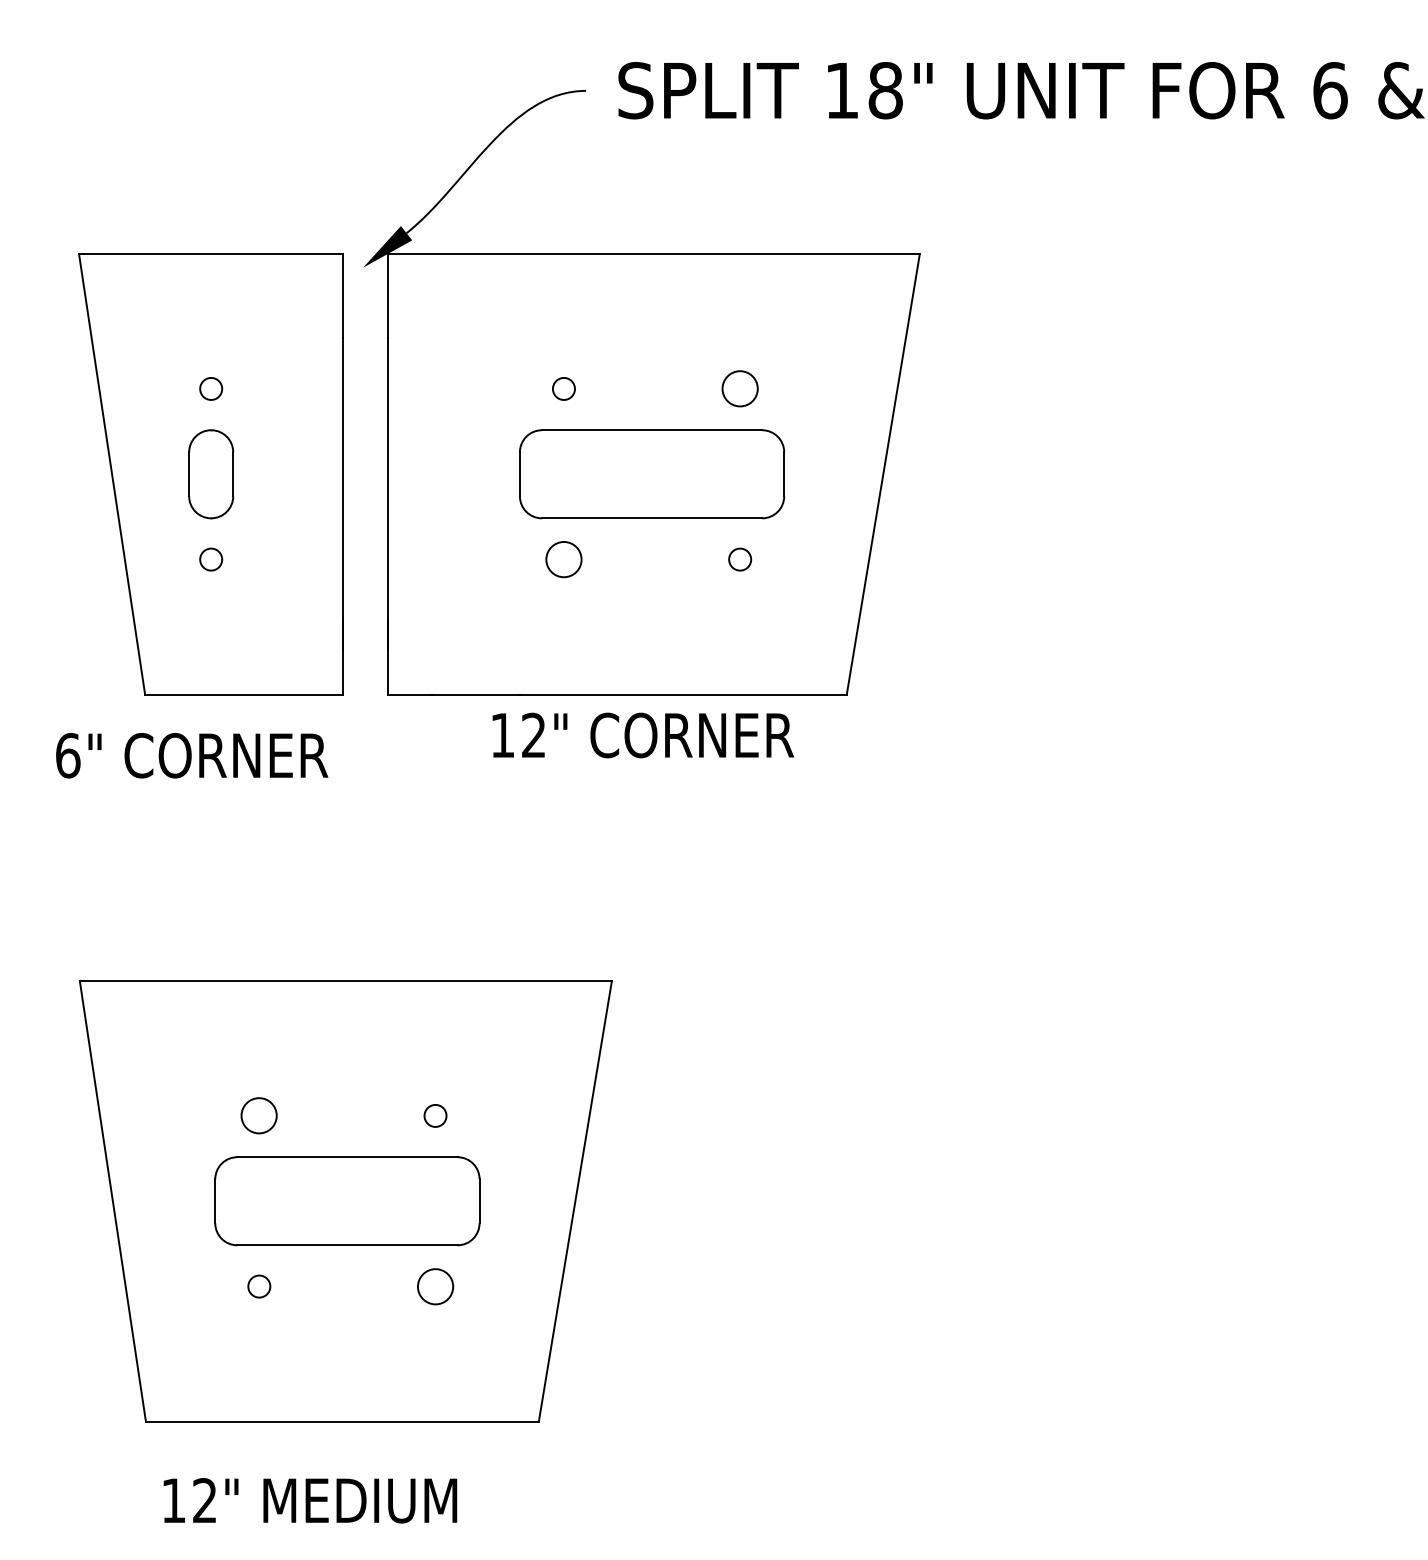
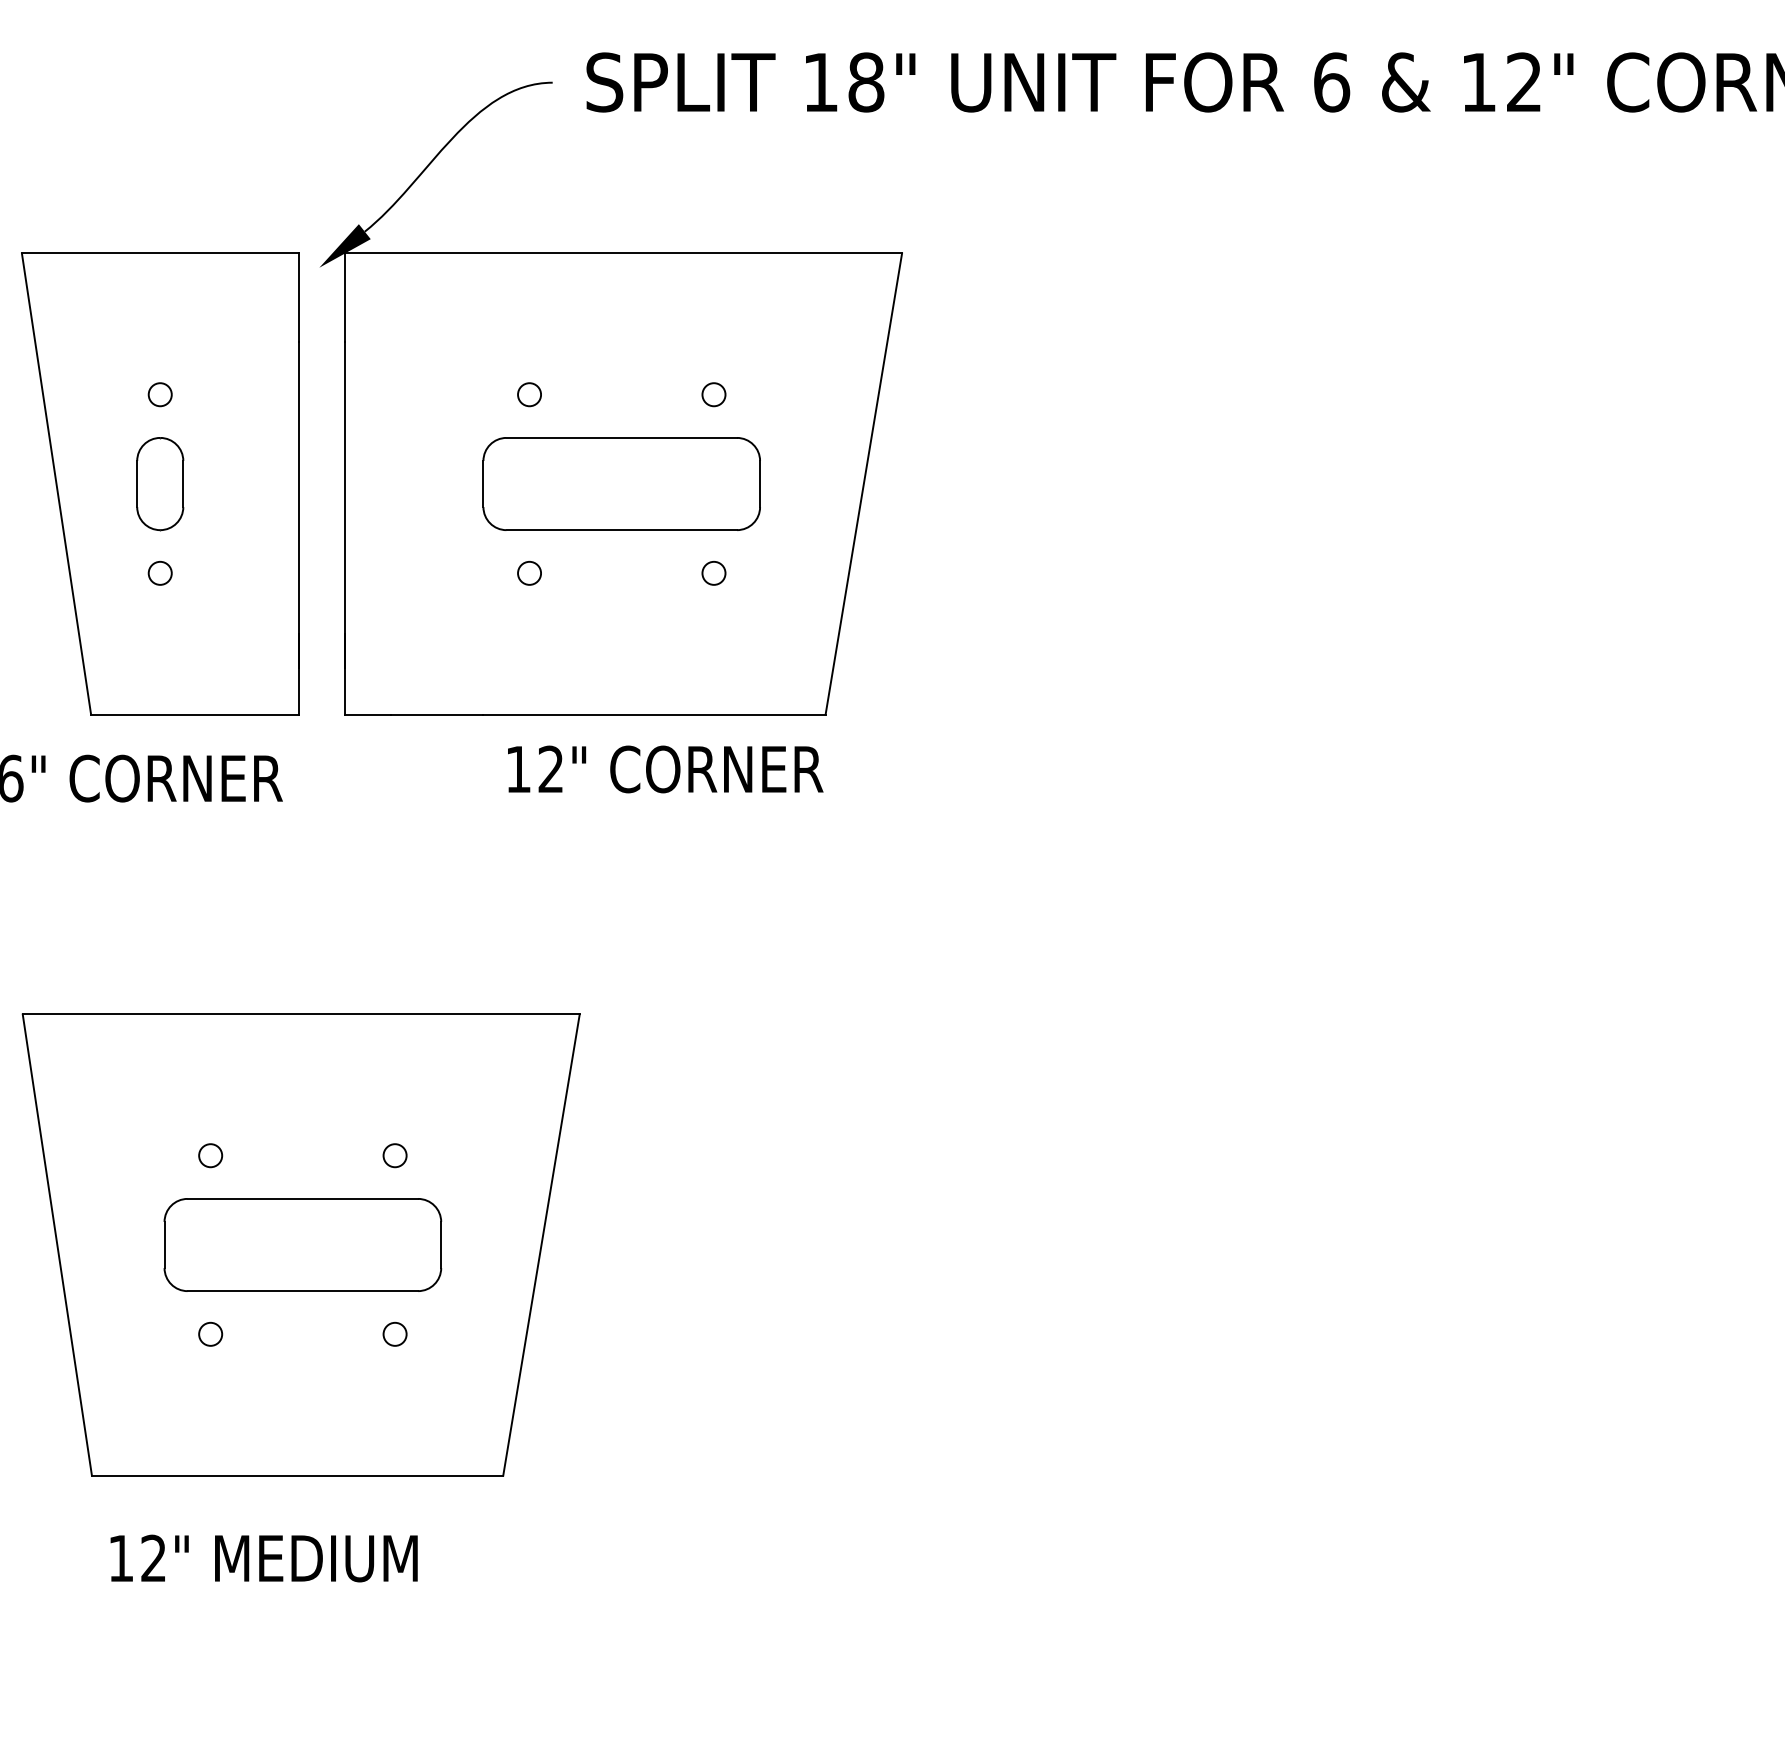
circle: (739, 388) -> (713, 394), size x0.62
circle: (563, 558) -> (529, 572), size x0.62
text: (643, 735) -> (665, 769), moved
circle: (259, 1115) -> (210, 1155), size x0.62
circle: (434, 1285) -> (394, 1333), size x0.62

